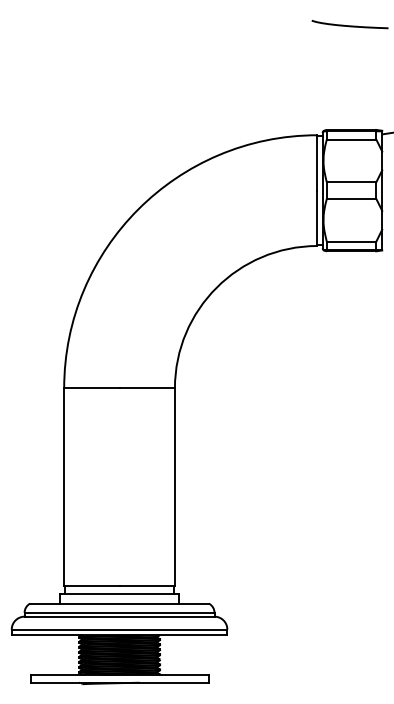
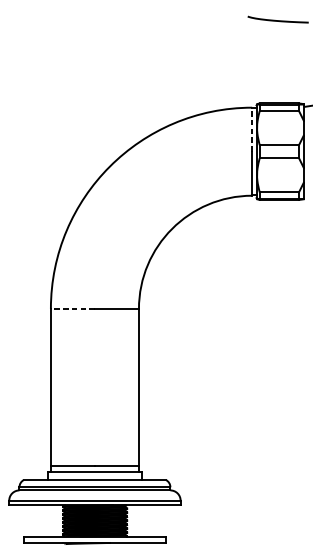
line: (317, 162) -> (252, 129), solid -> dashed
line: (91, 388) -> (72, 309), solid -> dashed

